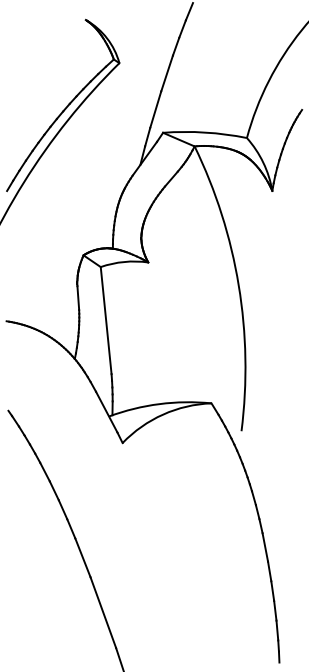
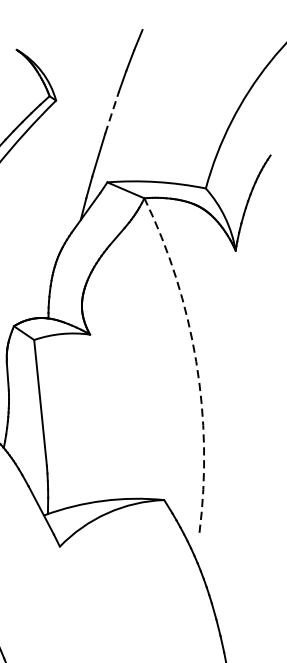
line: (167, 73) -> (112, 112), solid -> dashed
arc: (238, 285) -> (195, 361), solid -> dashed

